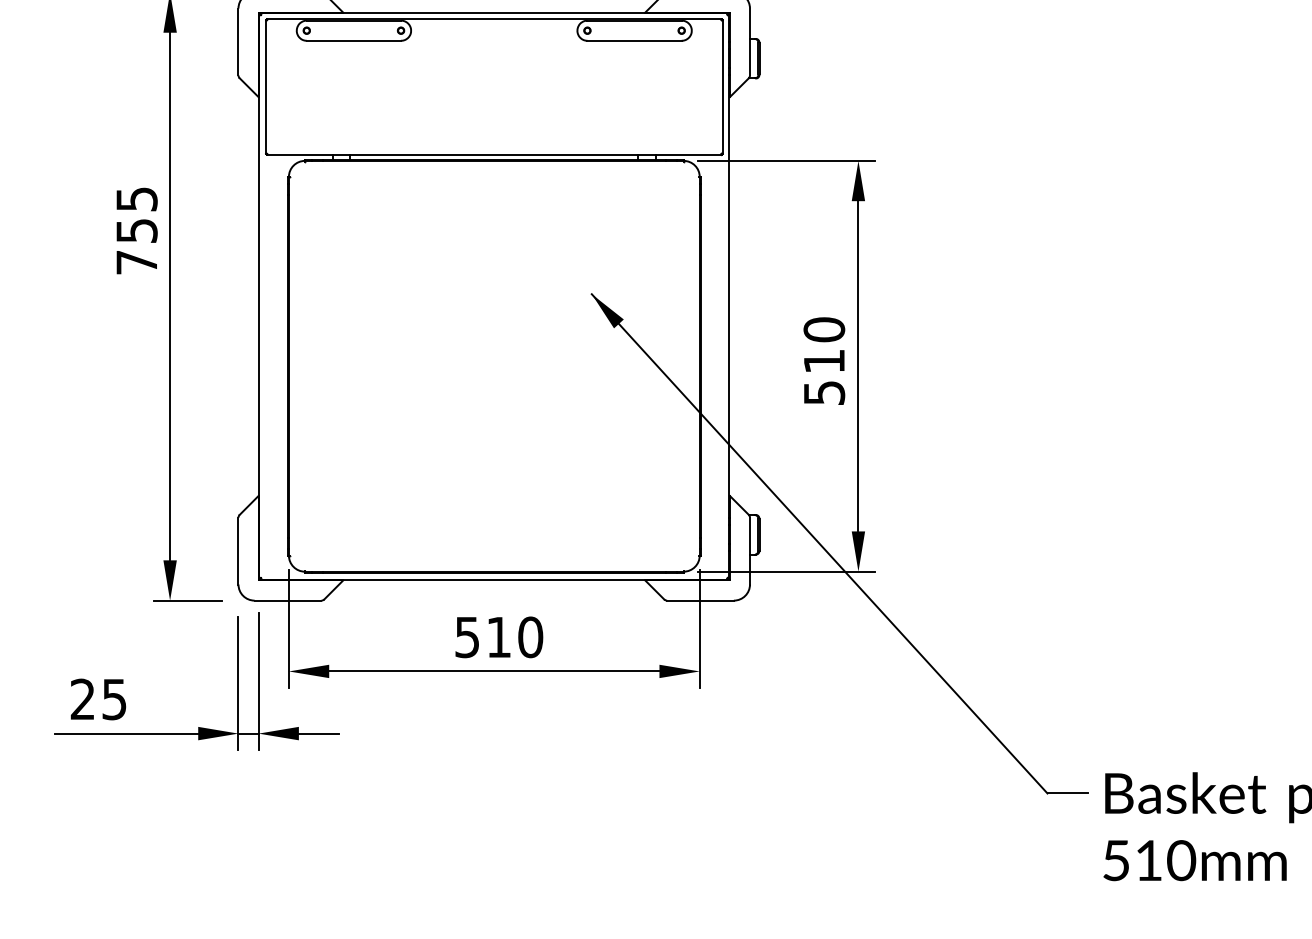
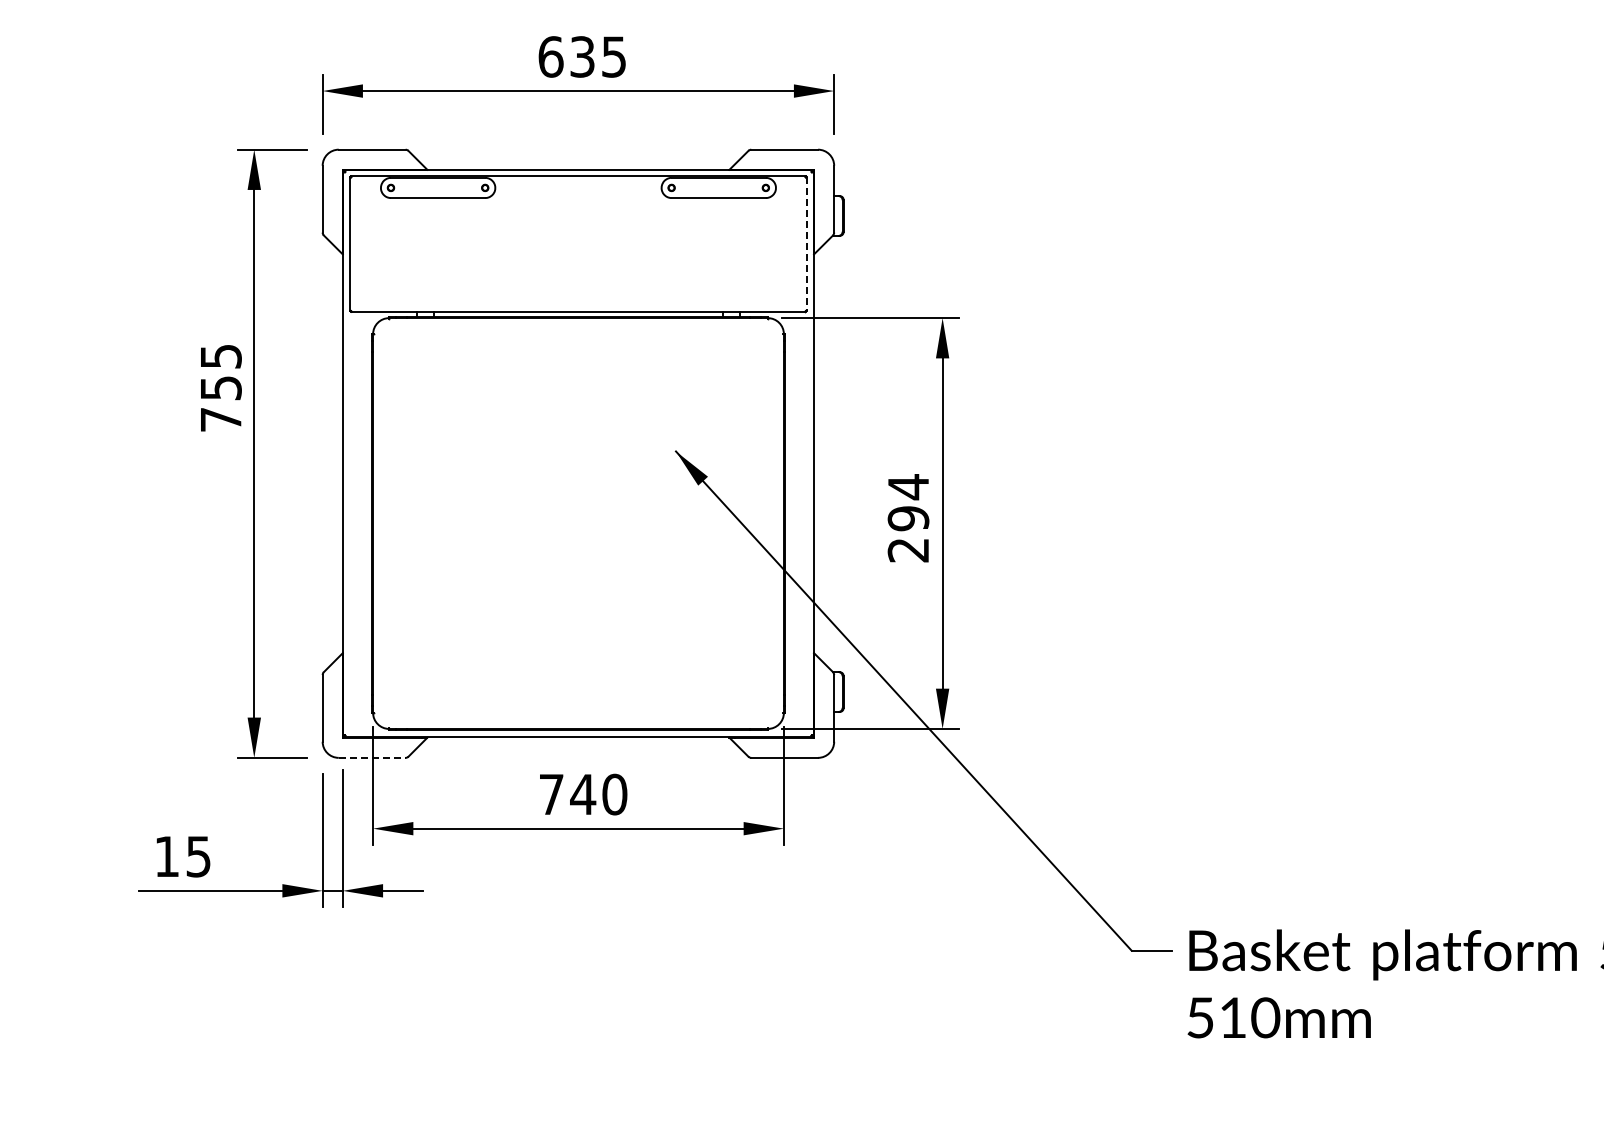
line: (722, 87) -> (806, 244), solid -> dashed
text: (824, 361) -> (908, 518), 510 -> 294
line: (288, 600) -> (372, 757), solid -> dashed
text: (483, 637) -> (567, 794), 510 -> 740
text: (82, 698) -> (166, 855), 25 -> 15

